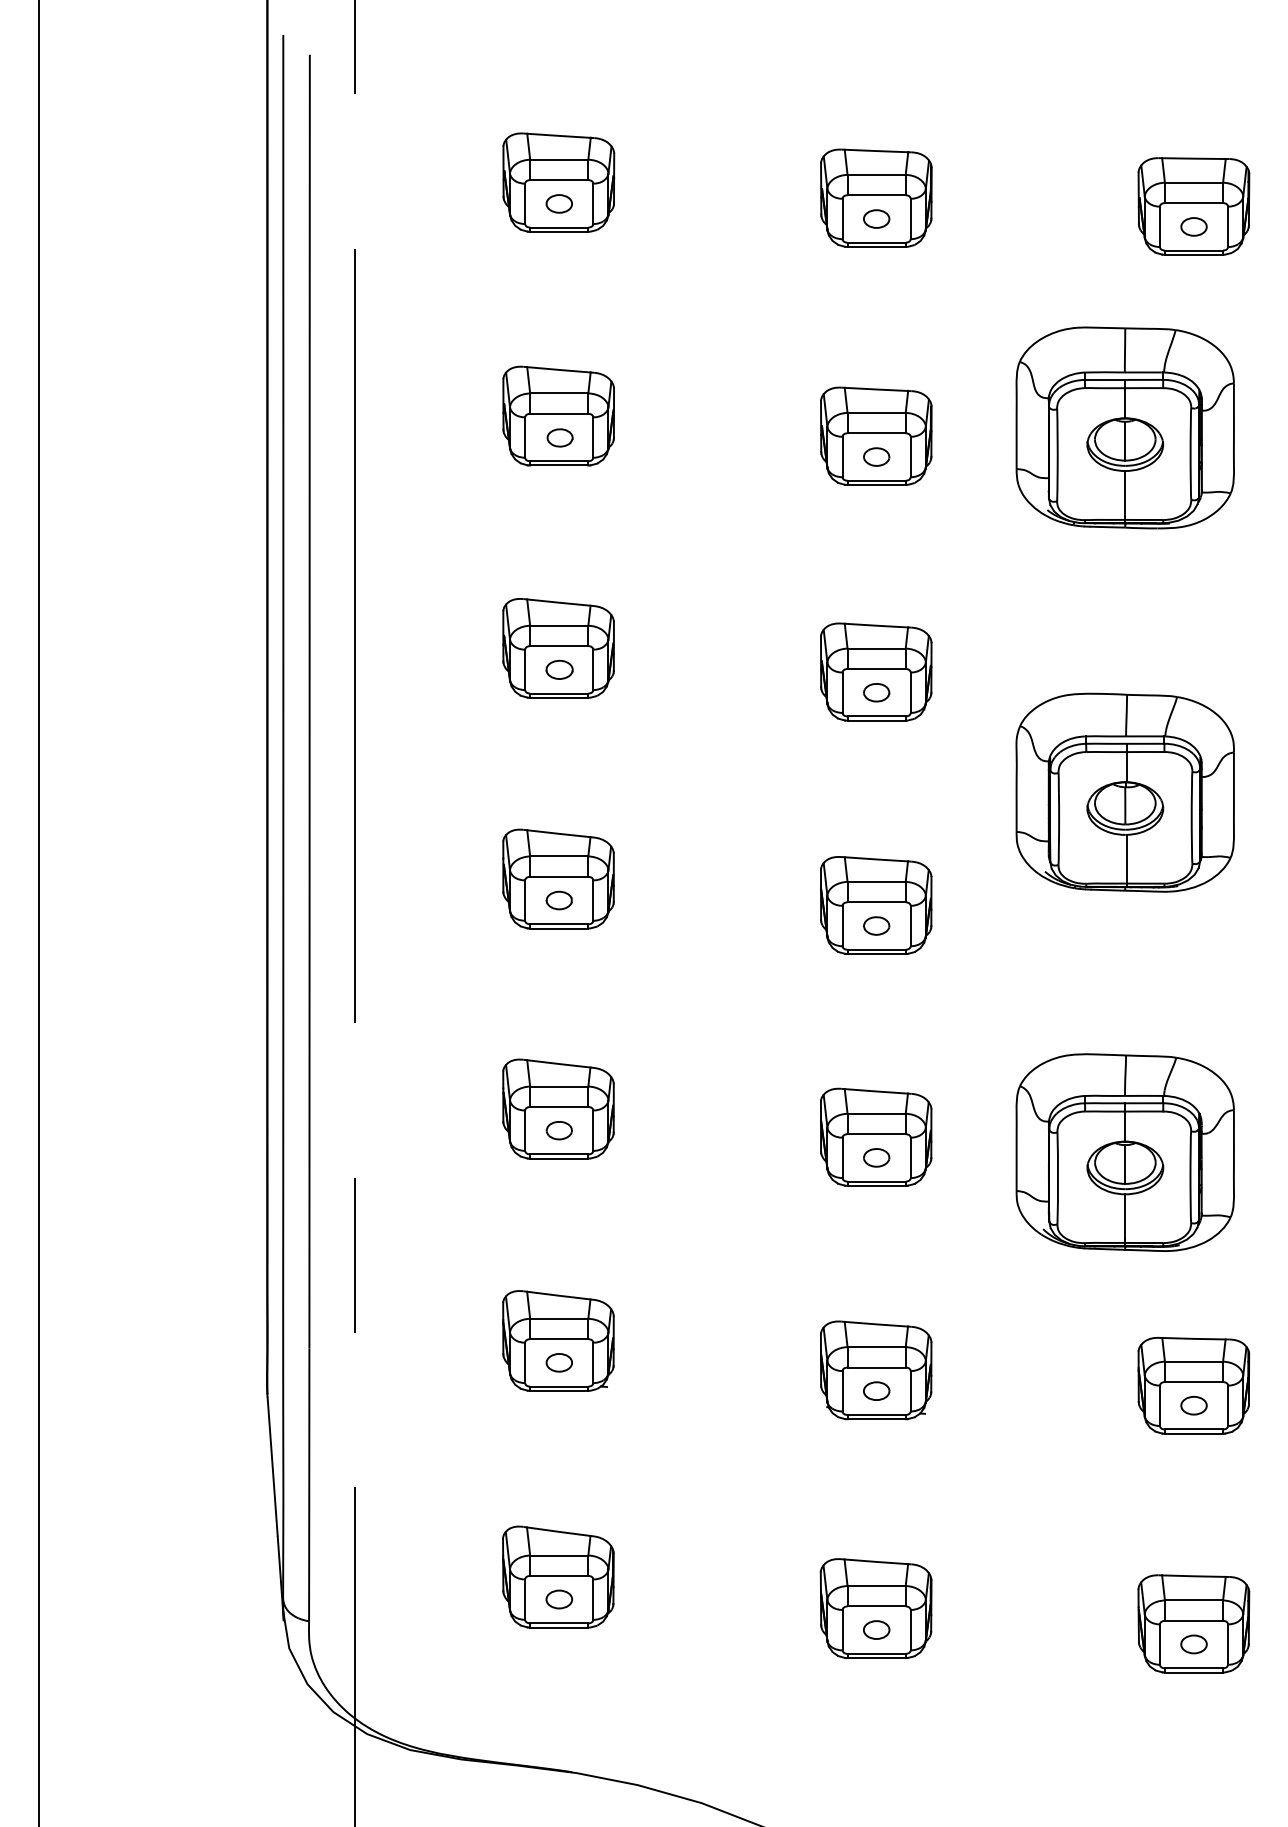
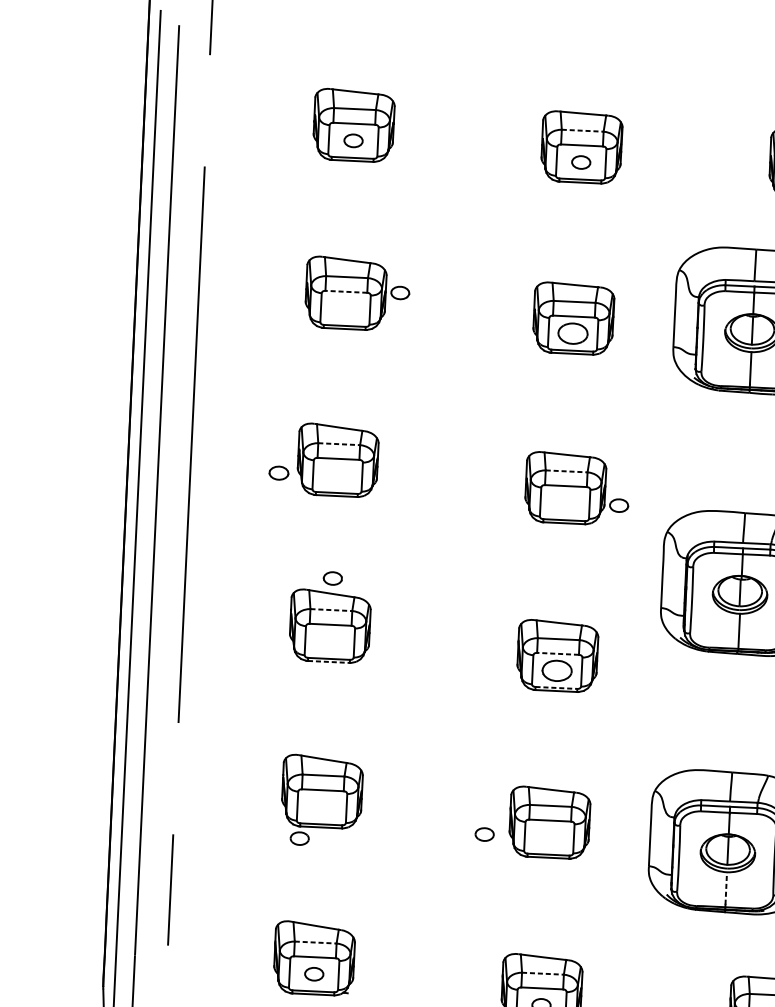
line: (877, 174) -> (583, 130), solid -> dashed
line: (558, 413) -> (345, 291), solid -> dashed
part: (559, 437) -> (399, 292), moved
part: (876, 456) -> (573, 333), size x1.6
line: (559, 625) -> (339, 444), solid -> dashed
line: (877, 648) -> (567, 471), solid -> dashed
part: (559, 669) -> (278, 472), moved
part: (876, 692) -> (618, 505), moved
line: (559, 856) -> (331, 610), solid -> dashed
part: (558, 900) -> (332, 578), moved
line: (876, 902) -> (557, 653), solid -> dashed
part: (876, 925) -> (557, 670), size x1.6
line: (559, 928) -> (329, 661), solid -> dashed
line: (877, 949) -> (557, 687), solid -> dashed
part: (558, 1130) -> (299, 838), moved
part: (876, 1157) -> (484, 834), moved
line: (1125, 1216) -> (726, 888), solid -> dashed
line: (559, 1318) -> (315, 942), solid -> dashed
line: (877, 1347) -> (543, 974), solid -> dashed

